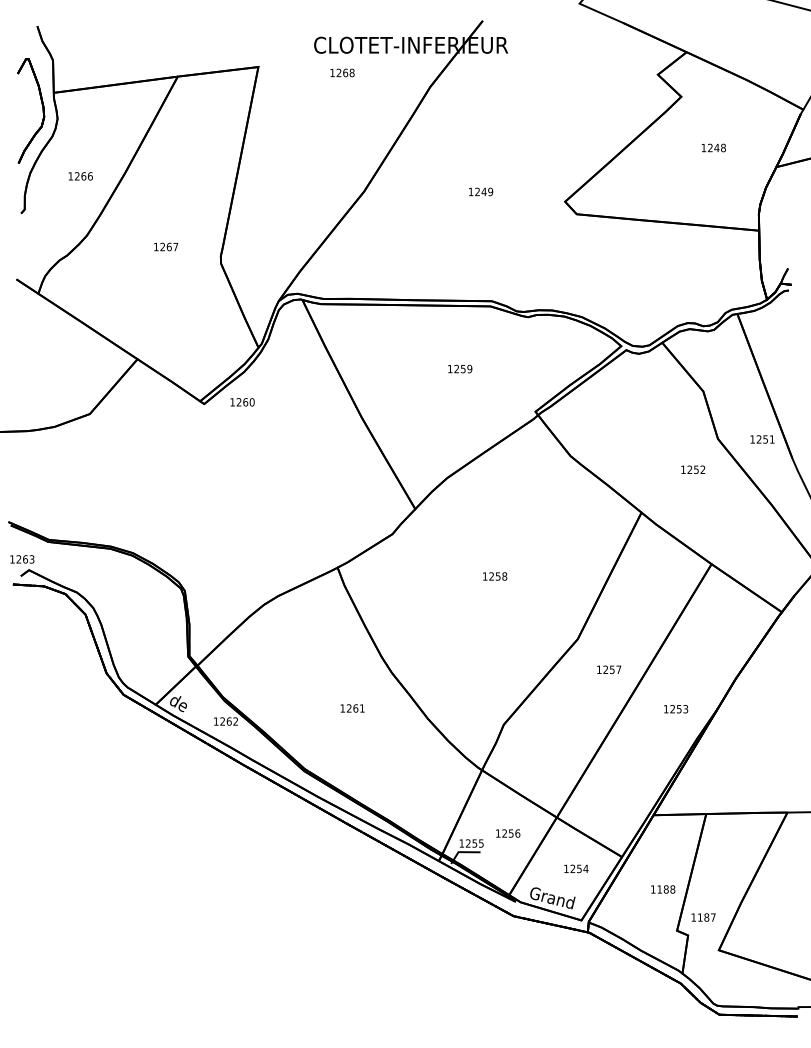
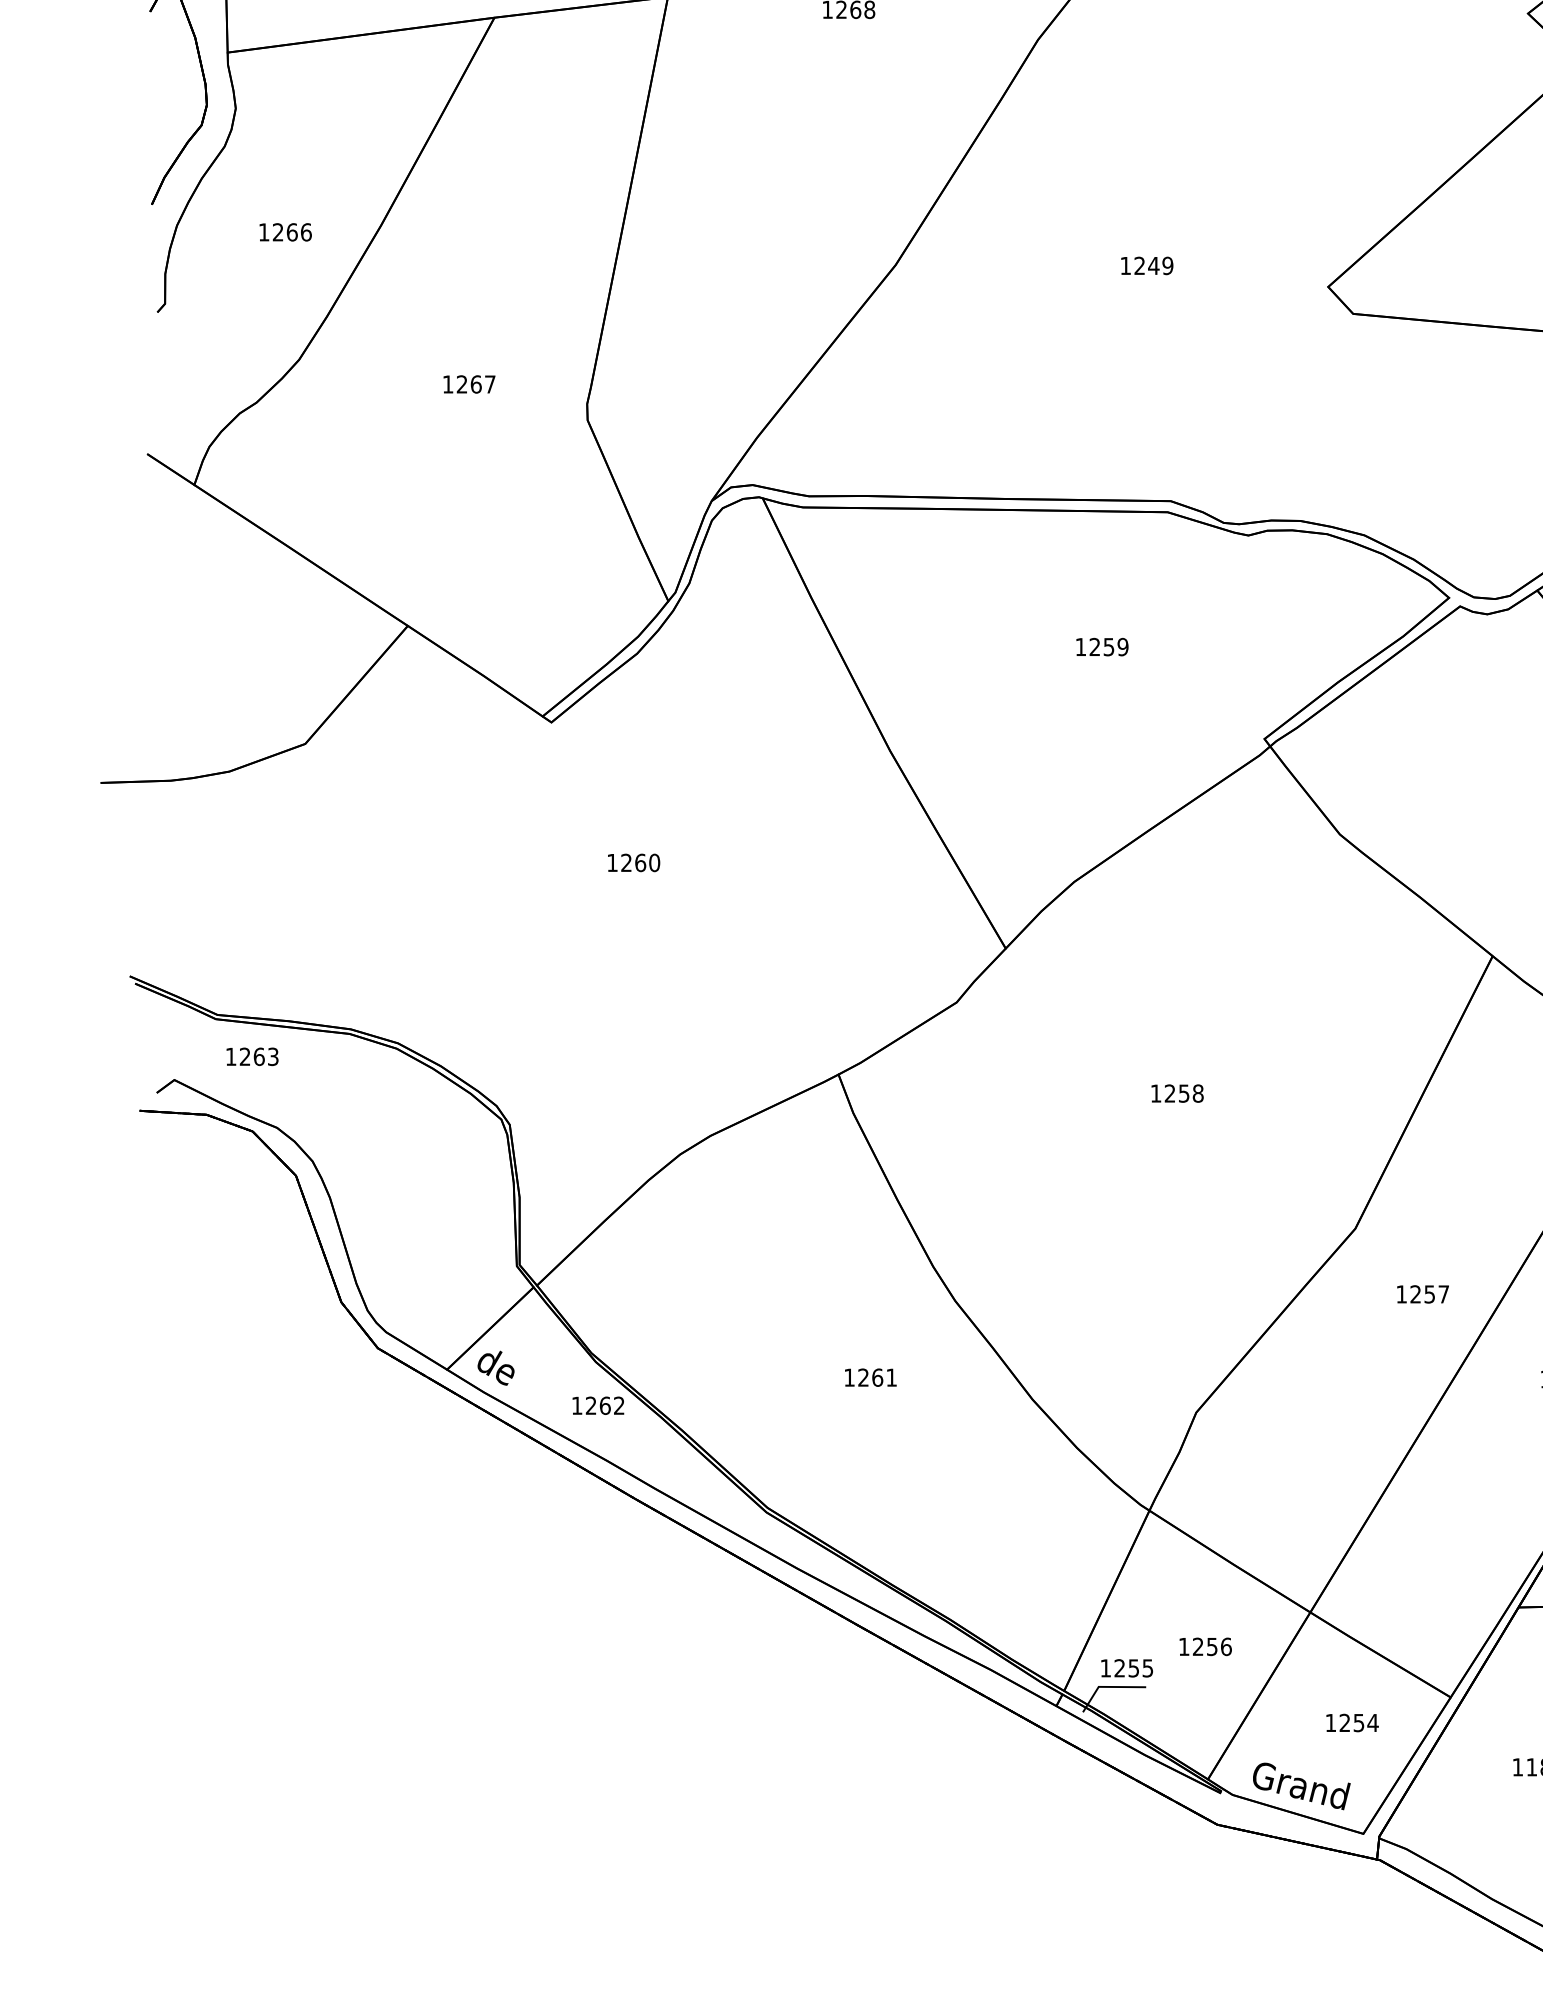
text: (242, 402) -> (633, 863), moved
text: (22, 559) -> (252, 1056), moved

